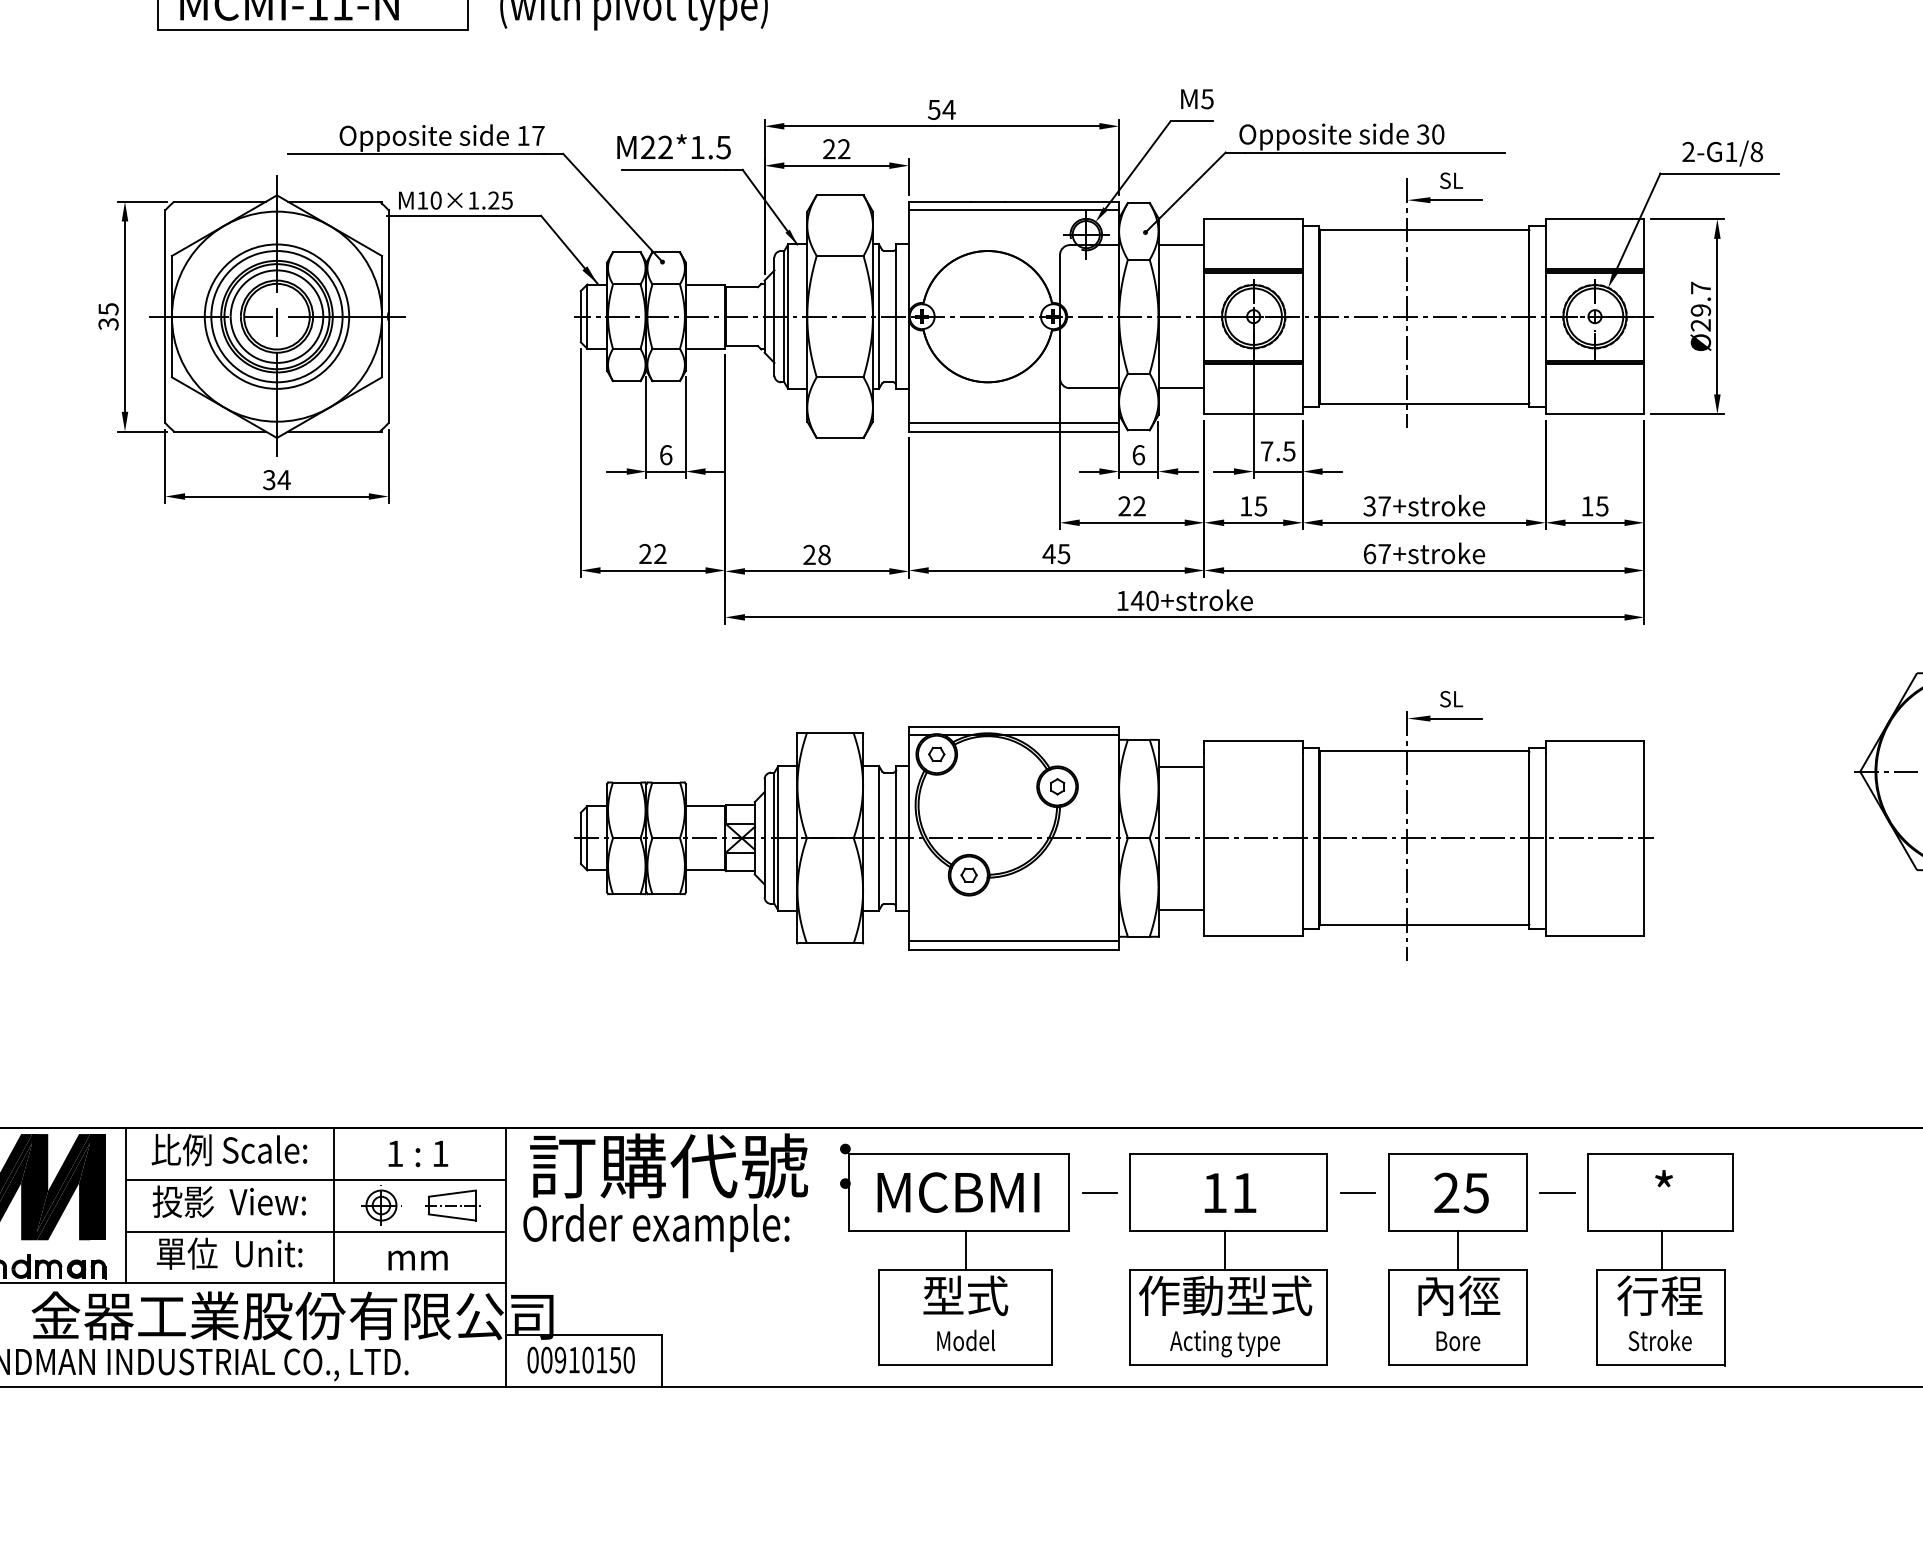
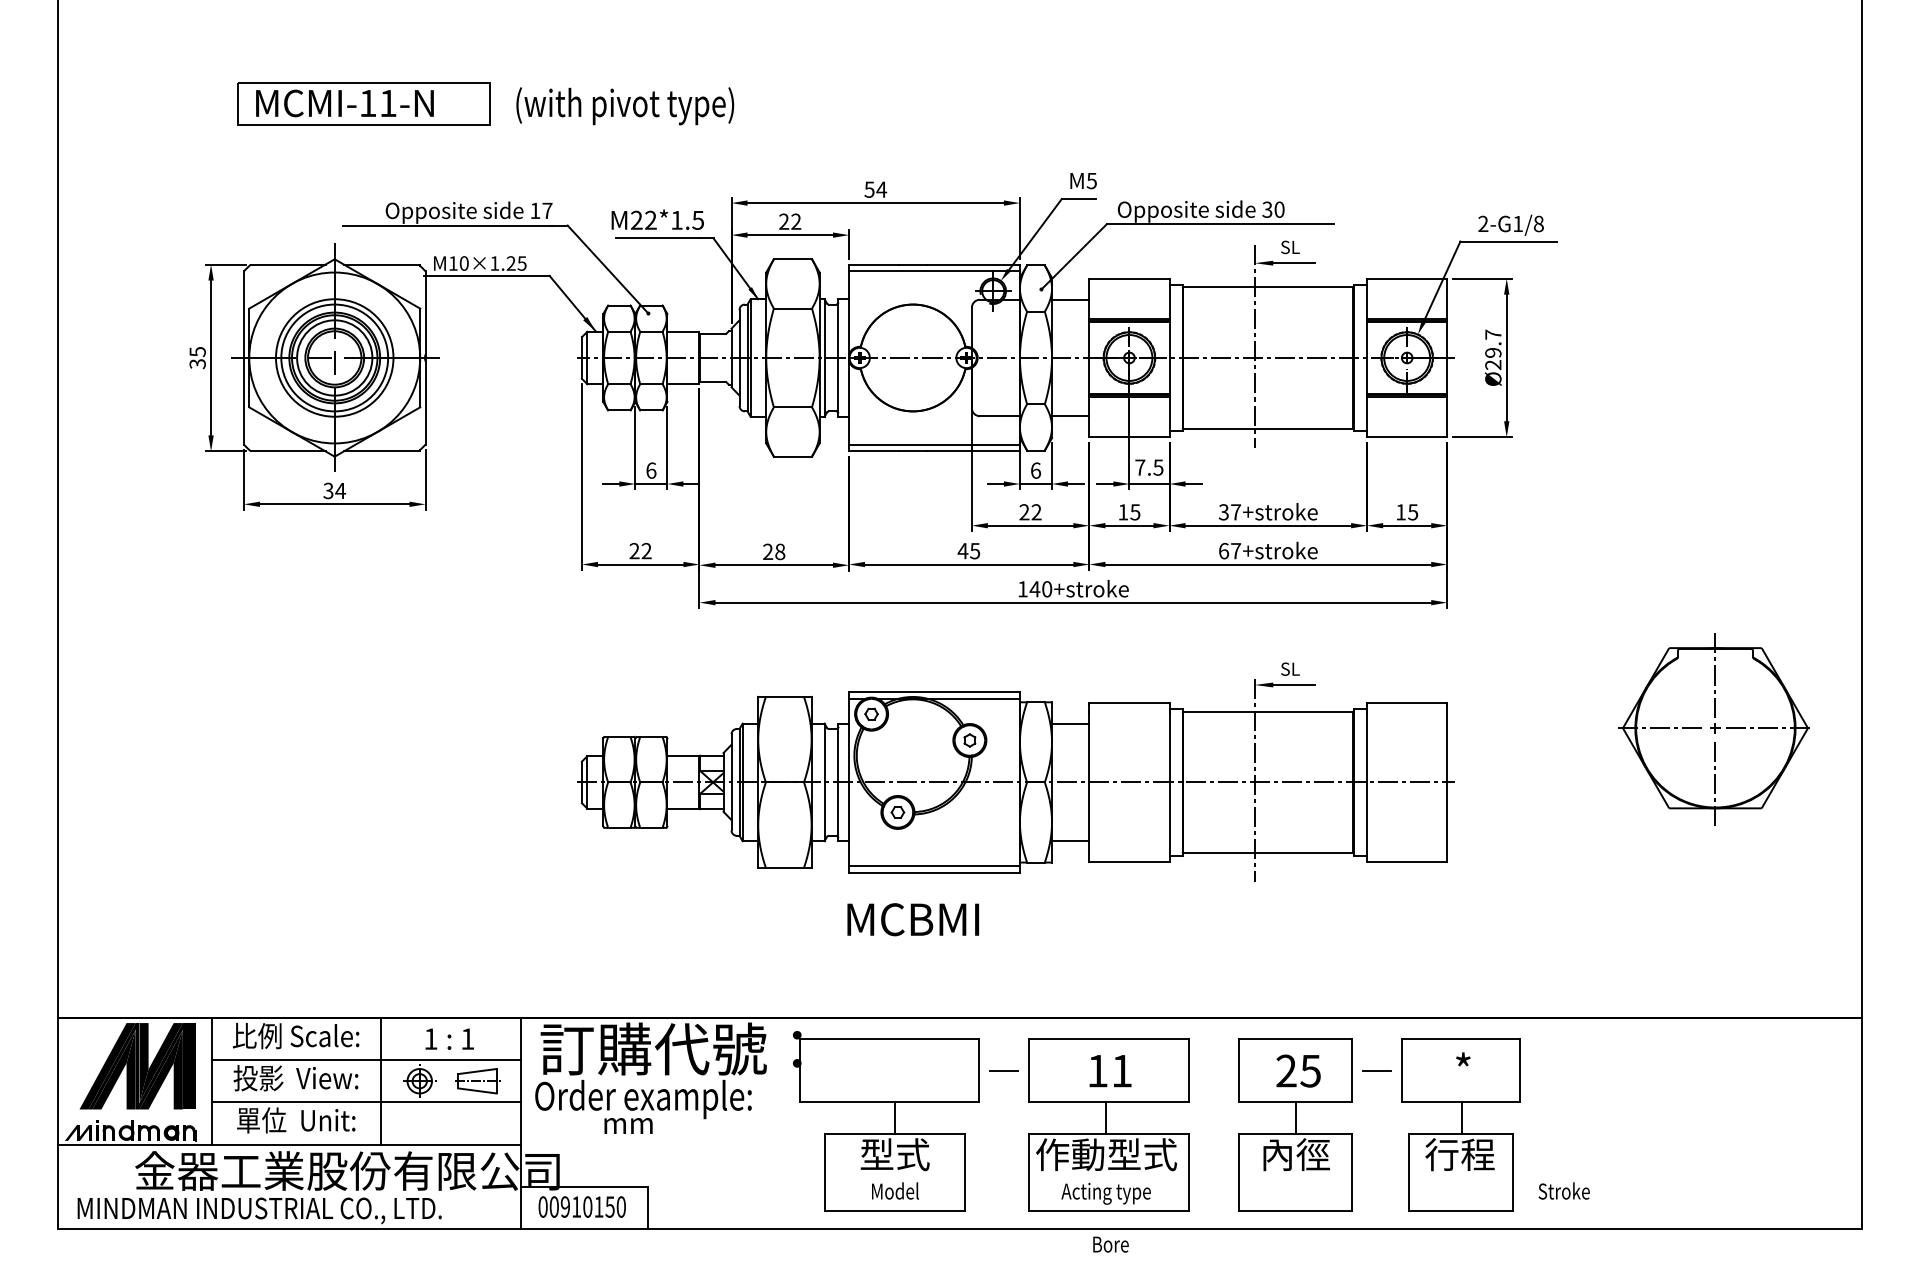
text: (957, 1192) -> (912, 919), moved
line: (1358, 1192) -> (1214, 1070), removed
text: (418, 1259) -> (628, 1125), moved
text: (1659, 1339) -> (1563, 1190), moved
text: (1457, 1341) -> (1110, 1244), moved

